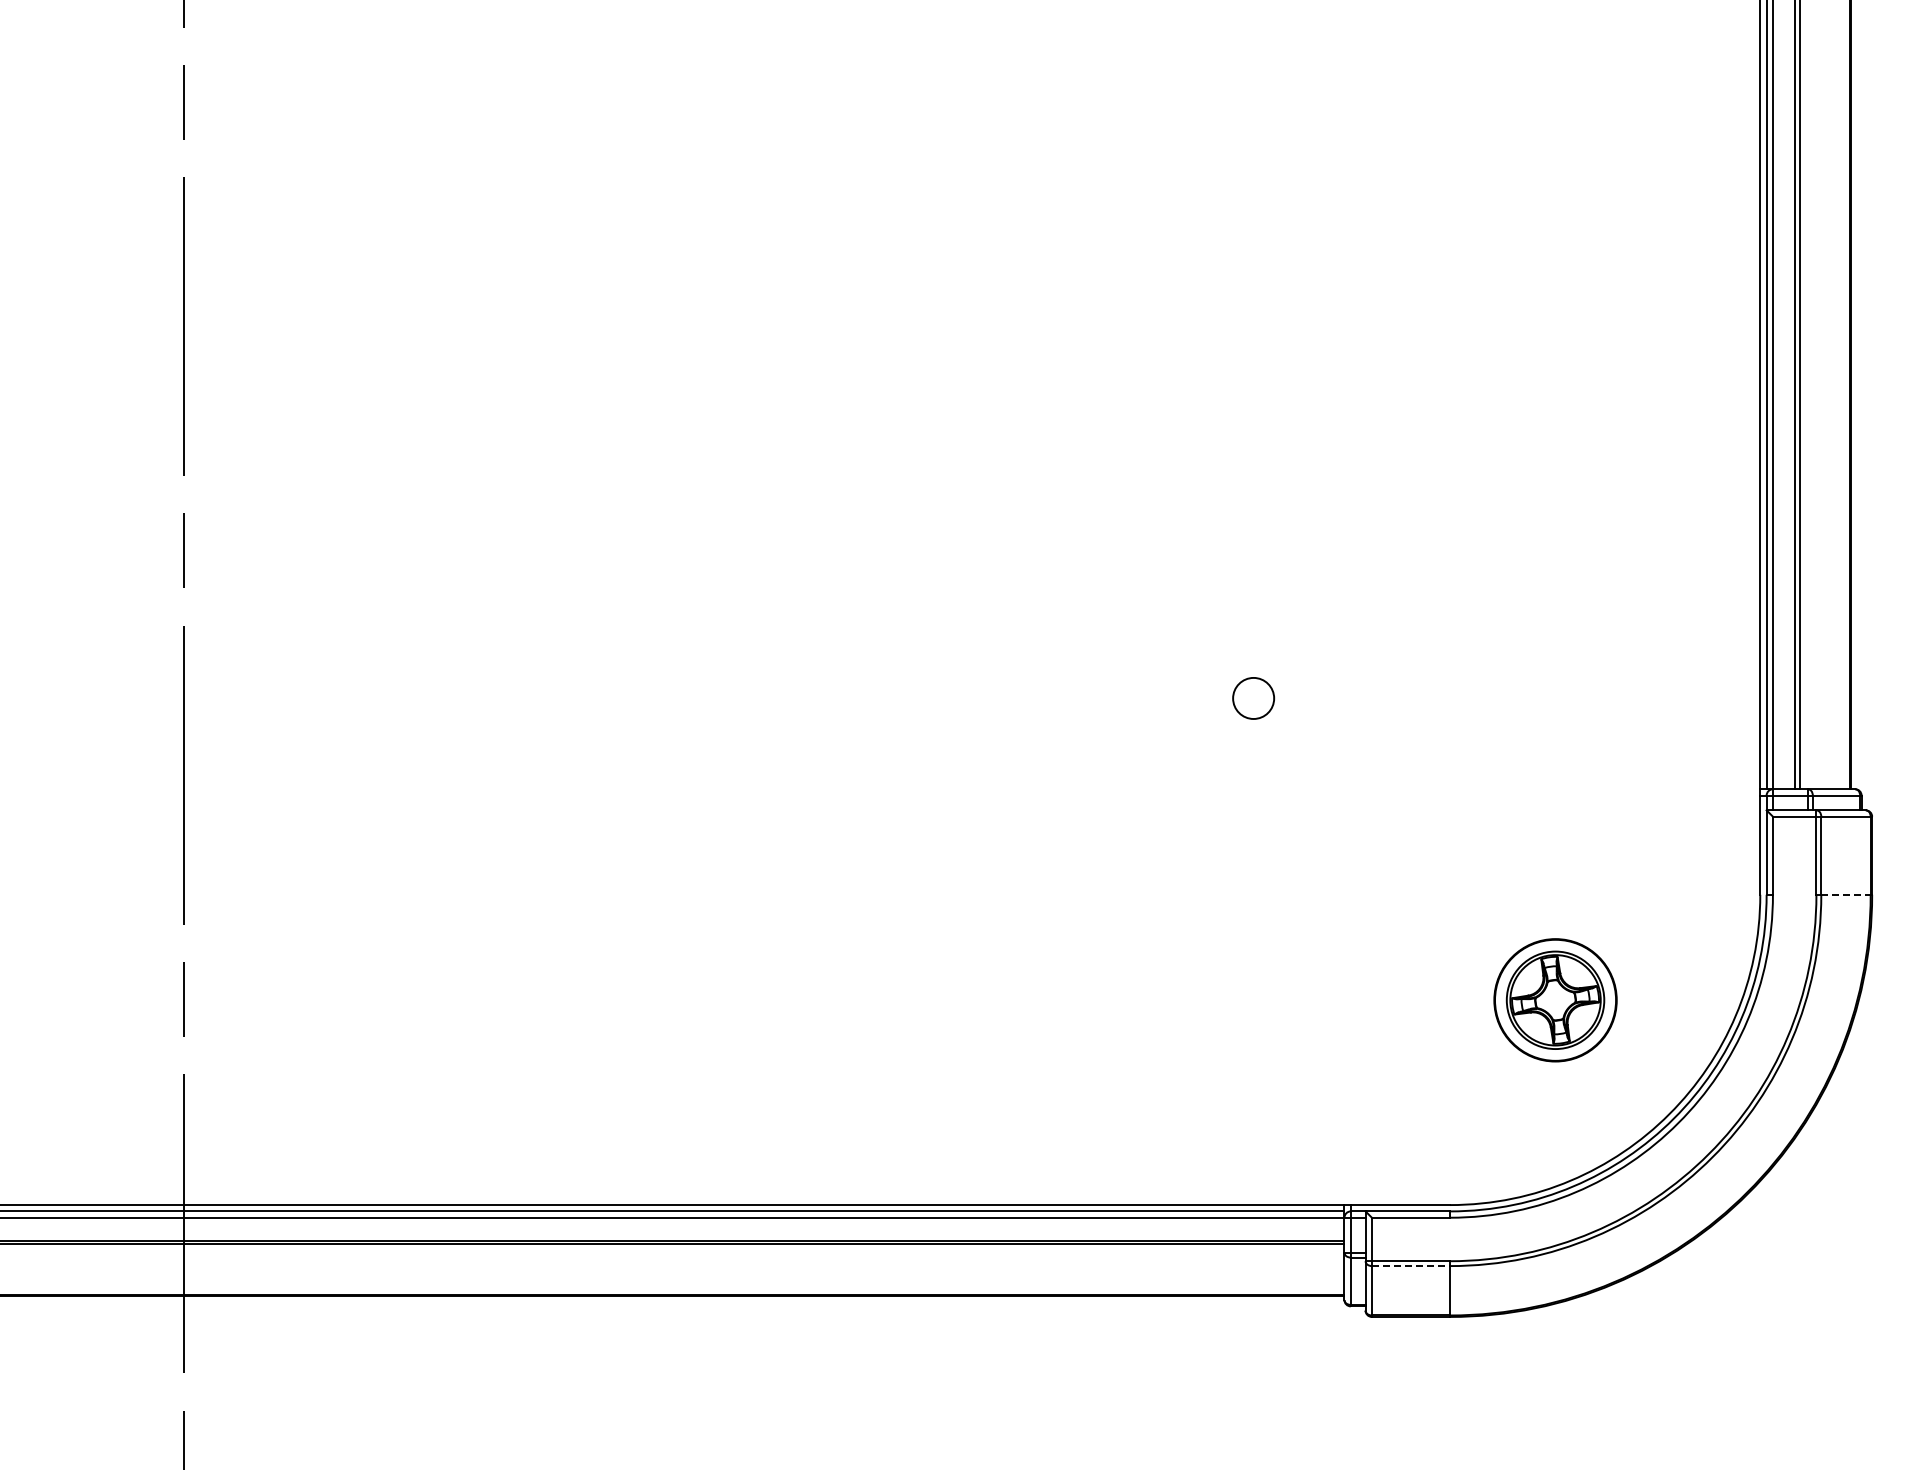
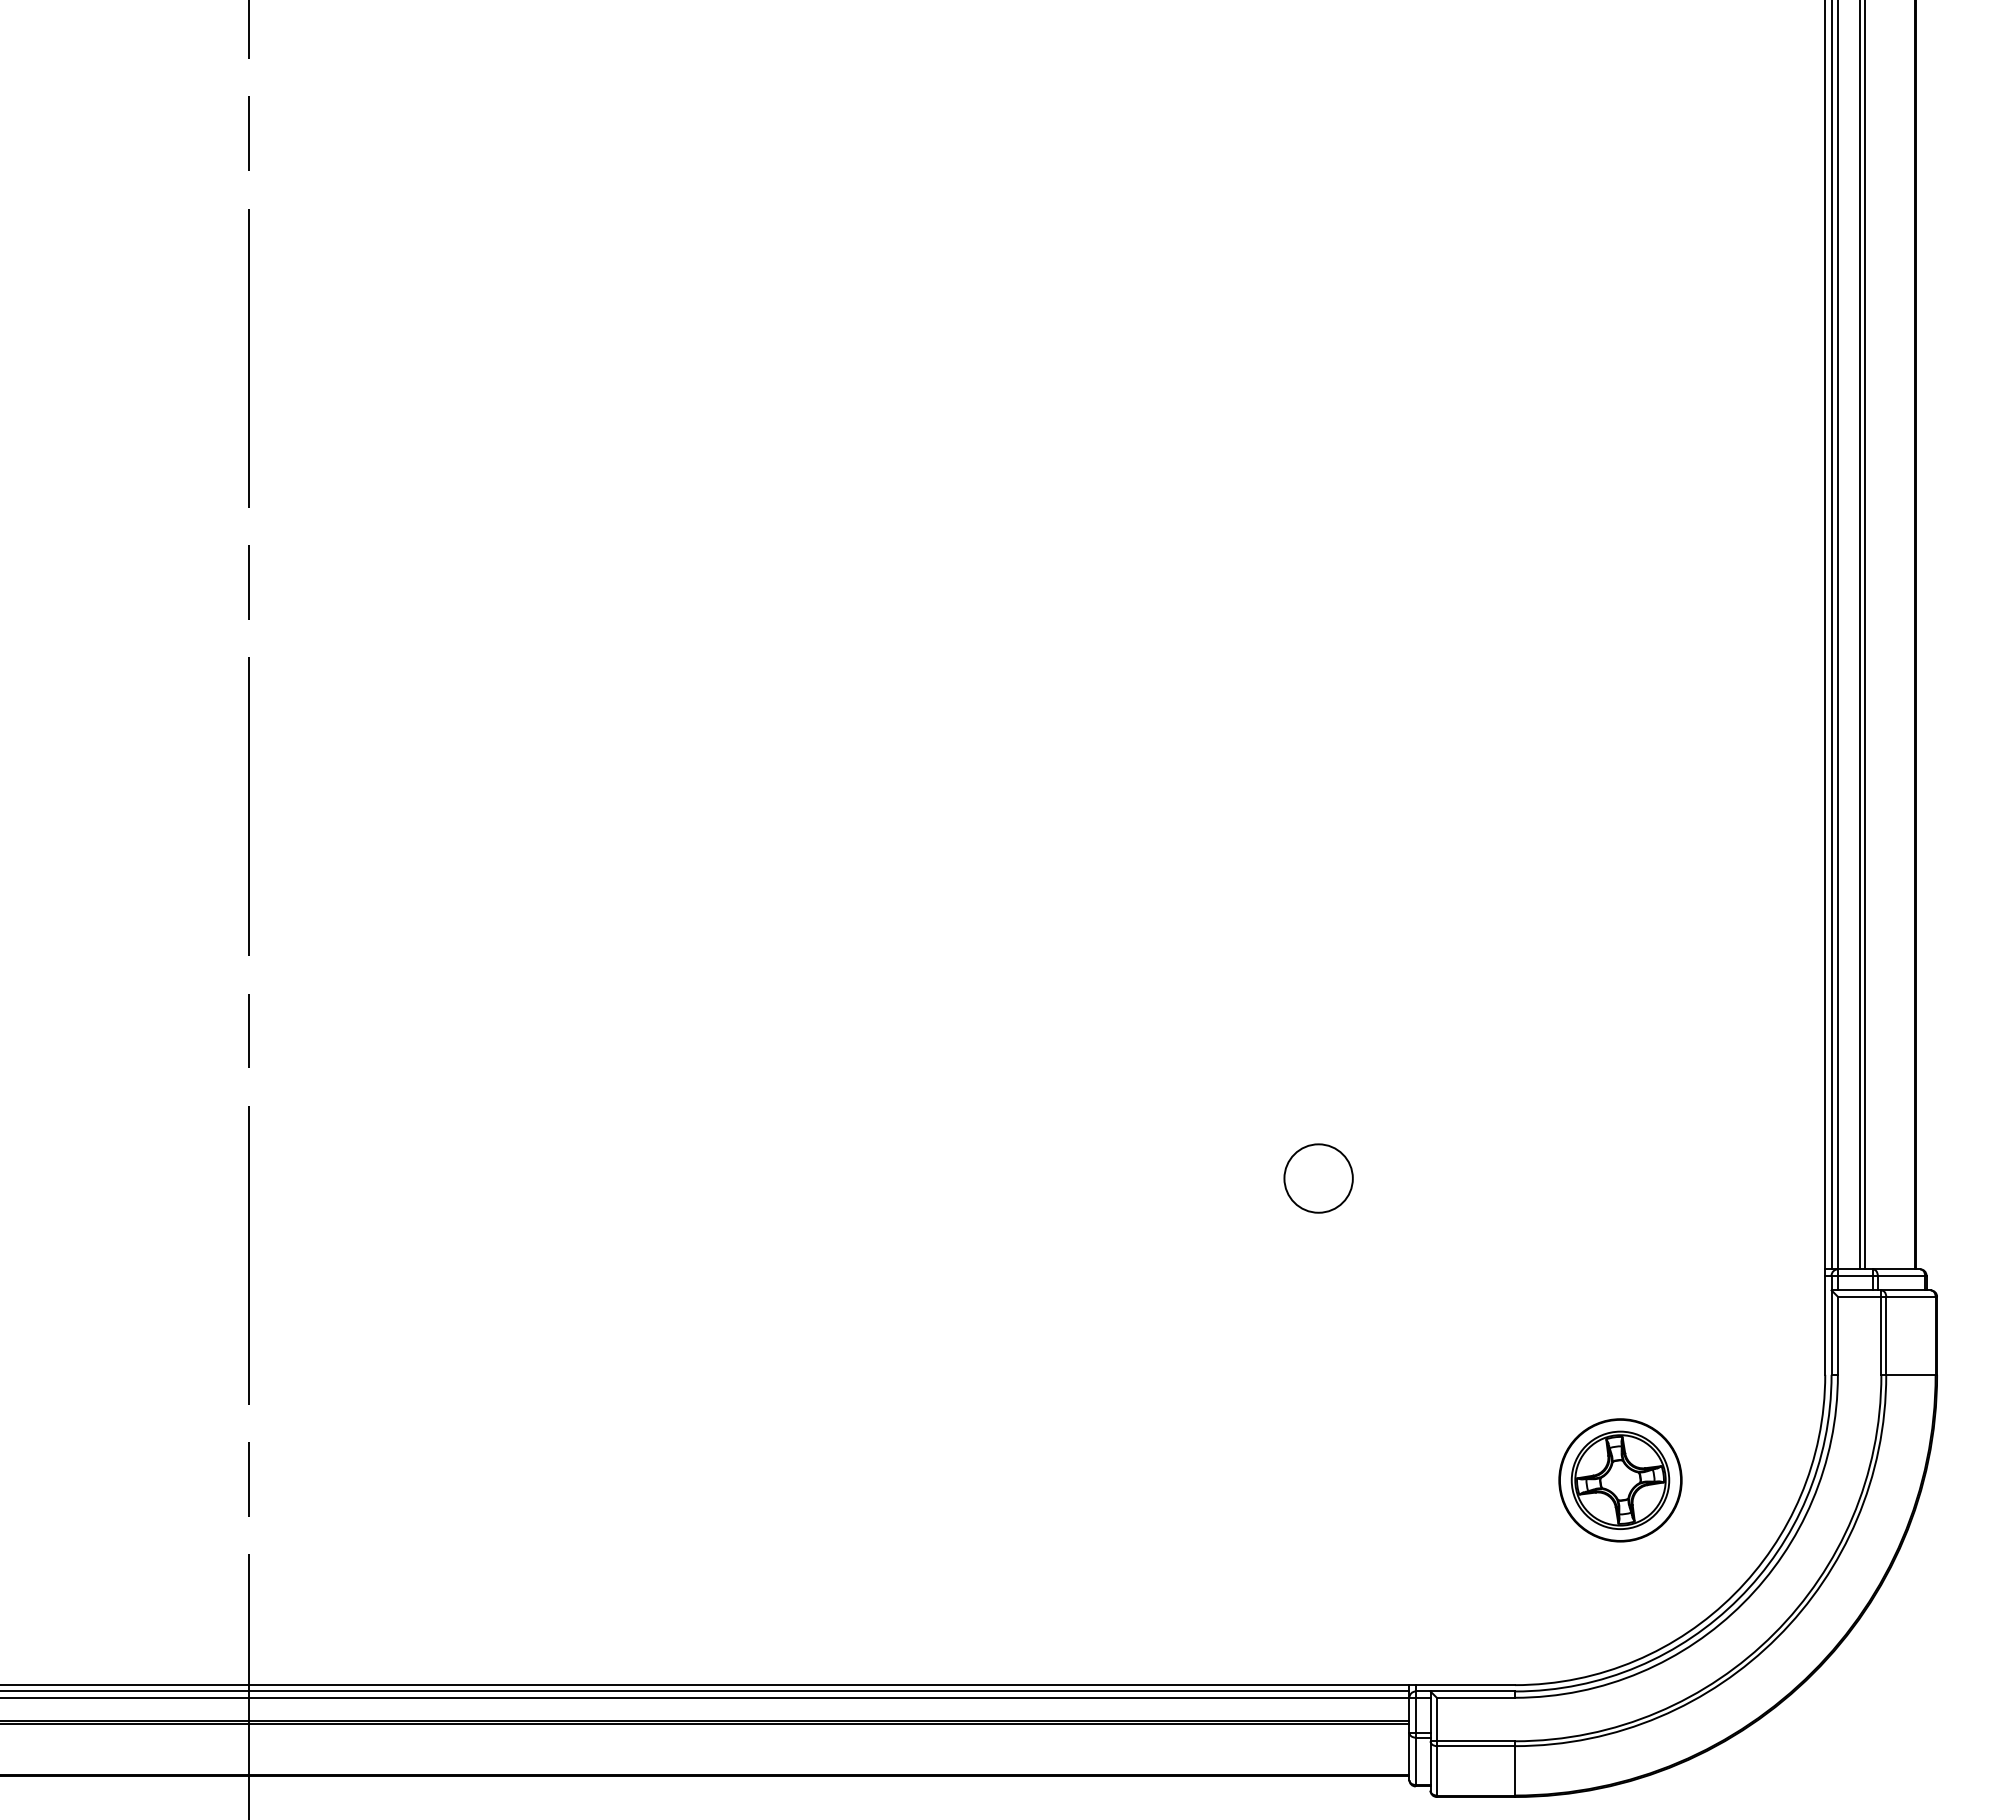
circle: (1253, 698) -> (1318, 1178), size x1.67
line: (1845, 894) -> (1910, 1374), dashed -> solid
line: (1411, 1266) -> (1476, 1746), dashed -> solid

